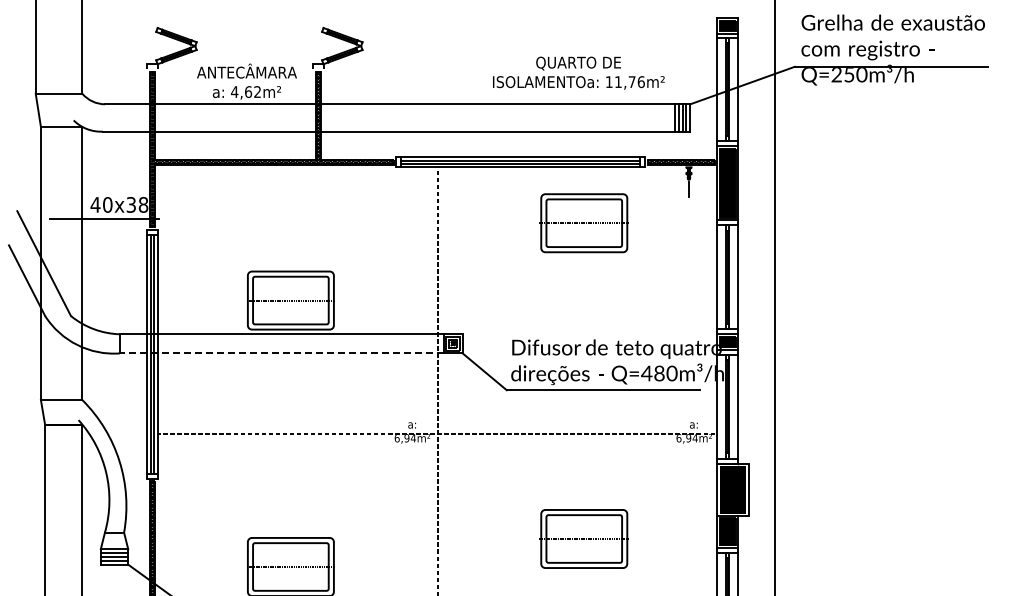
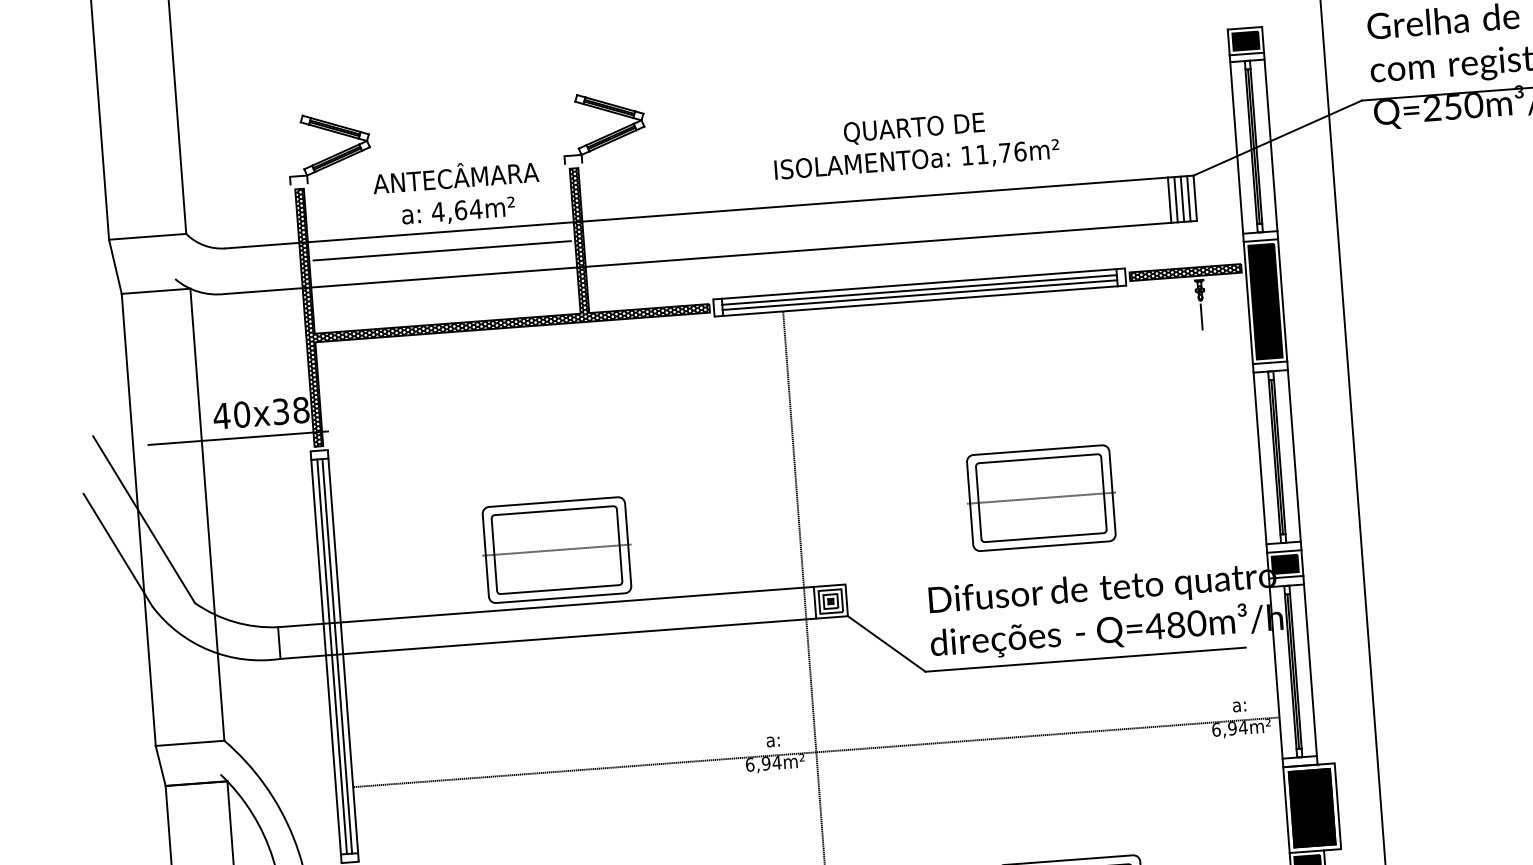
text: (578, 72) -> (915, 143), moved
text: (257, 91) -> (475, 208), 4,62m² -> 4,64m²
line: (235, 115) -> (442, 250), added
part: (583, 223) -> (1040, 498), moved
line: (281, 353) -> (548, 638), dashed -> solid

